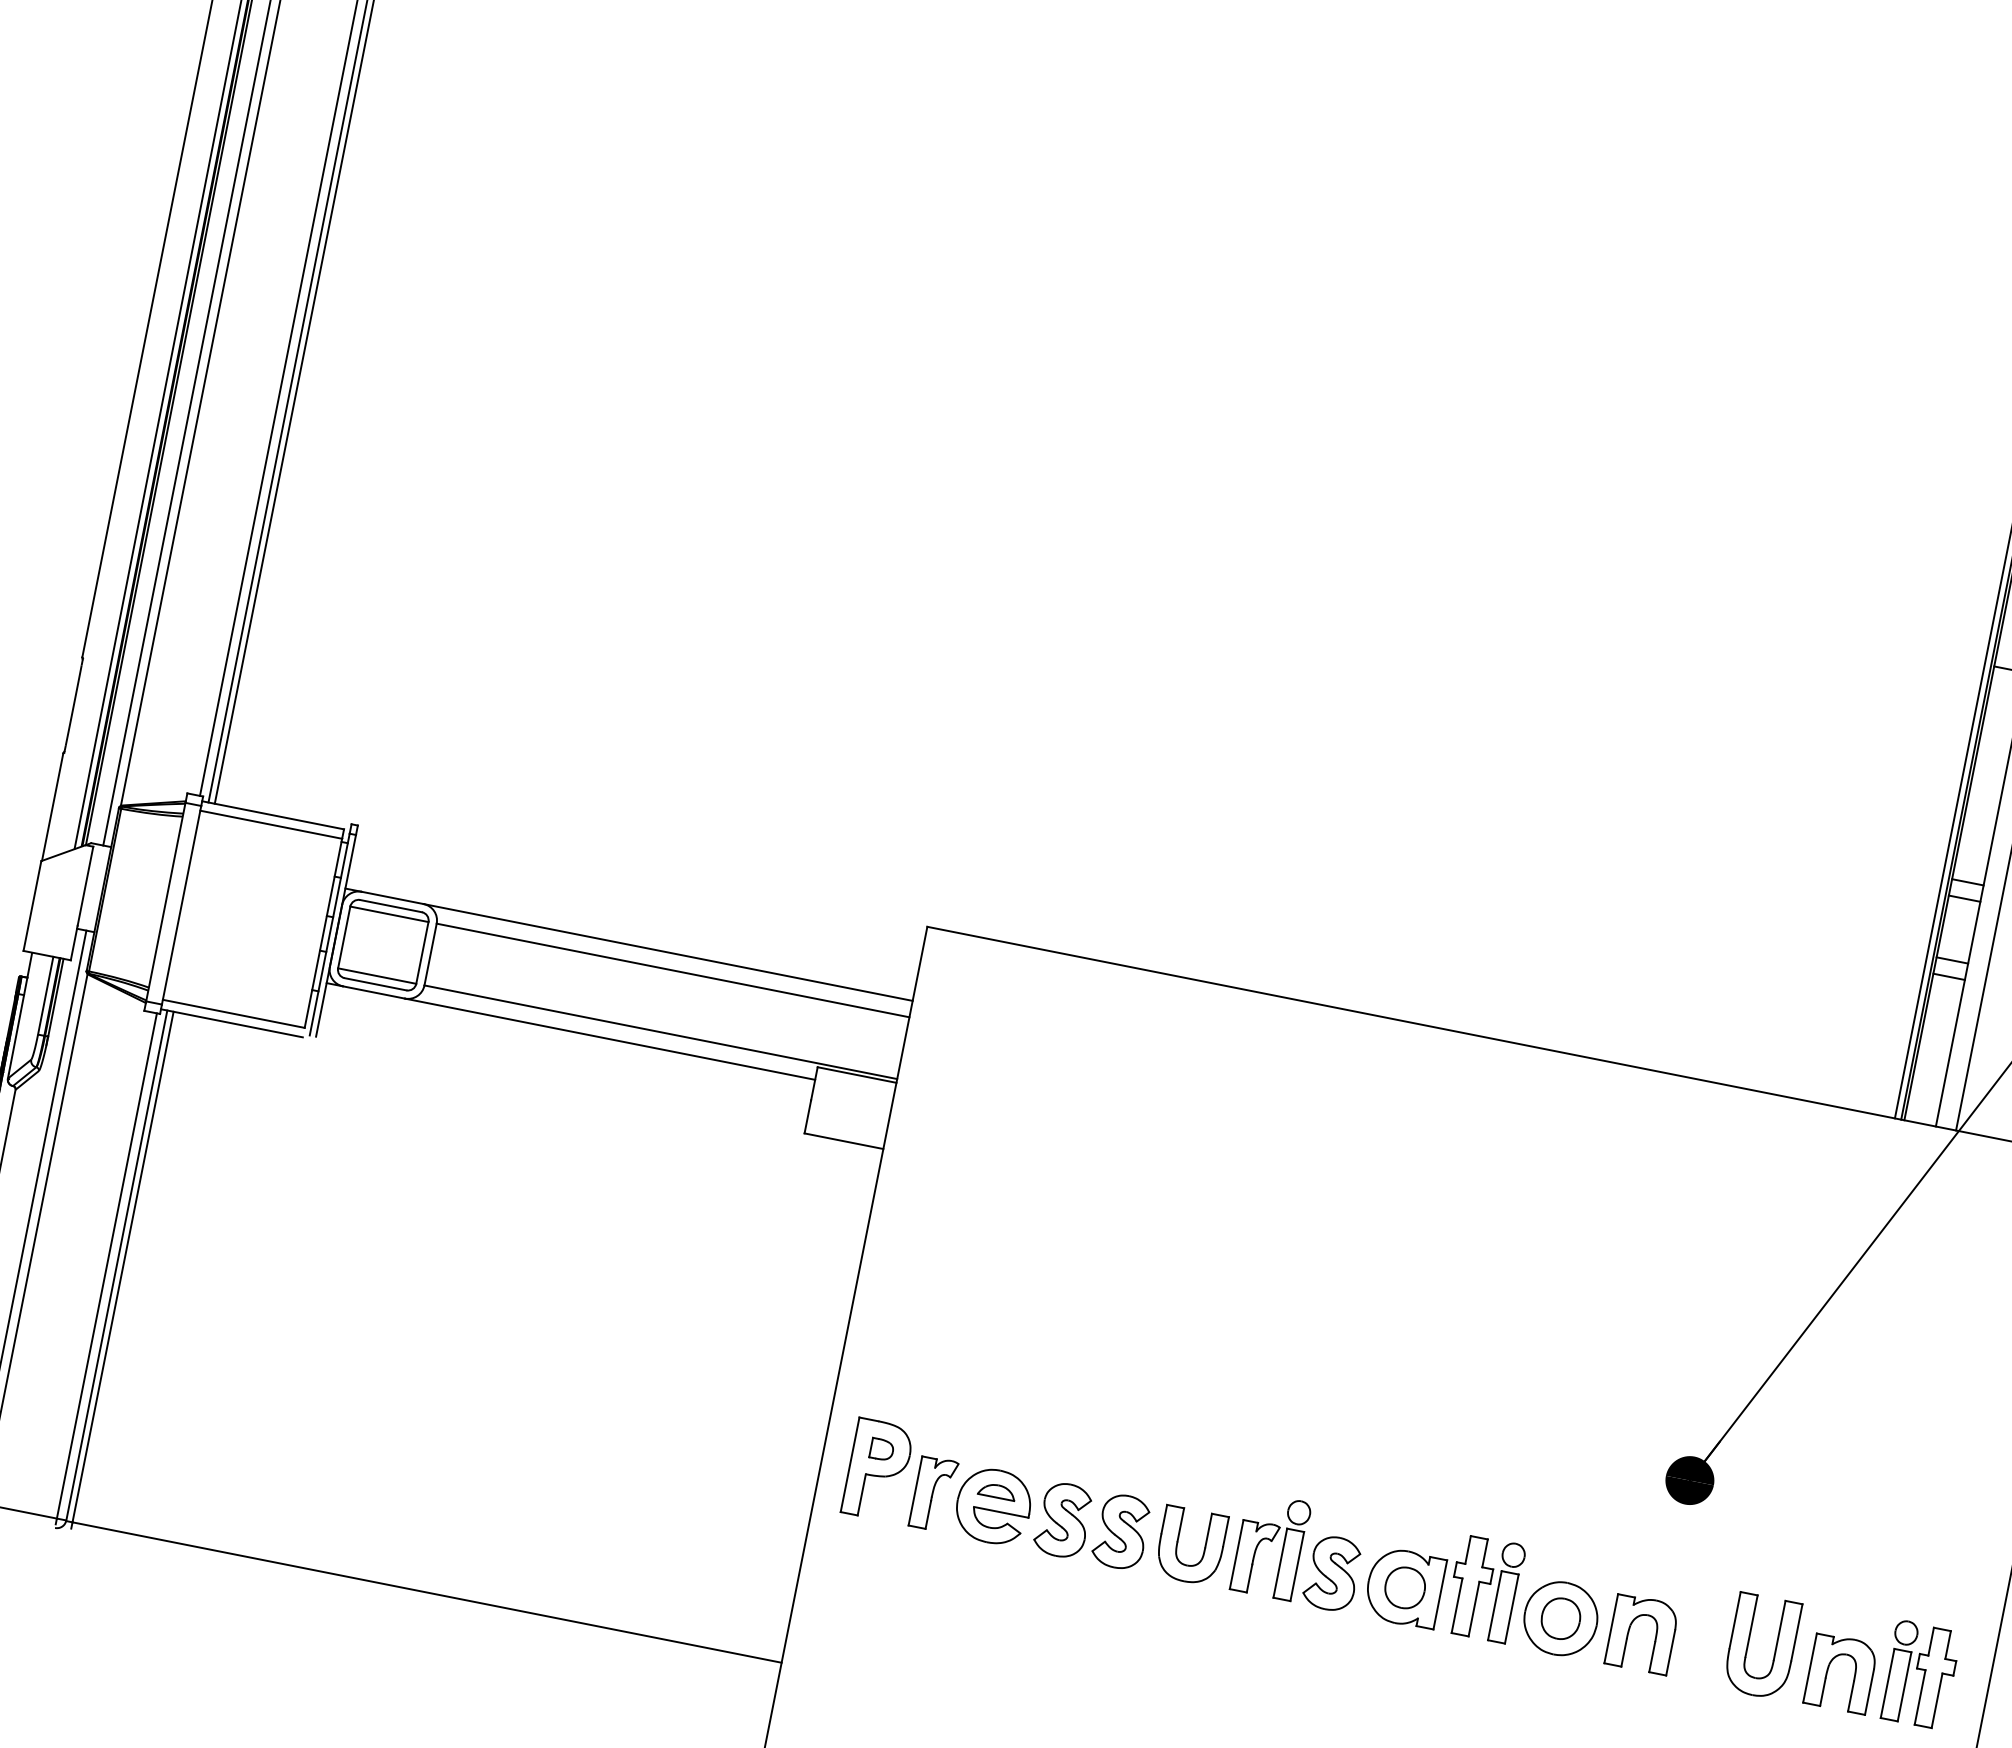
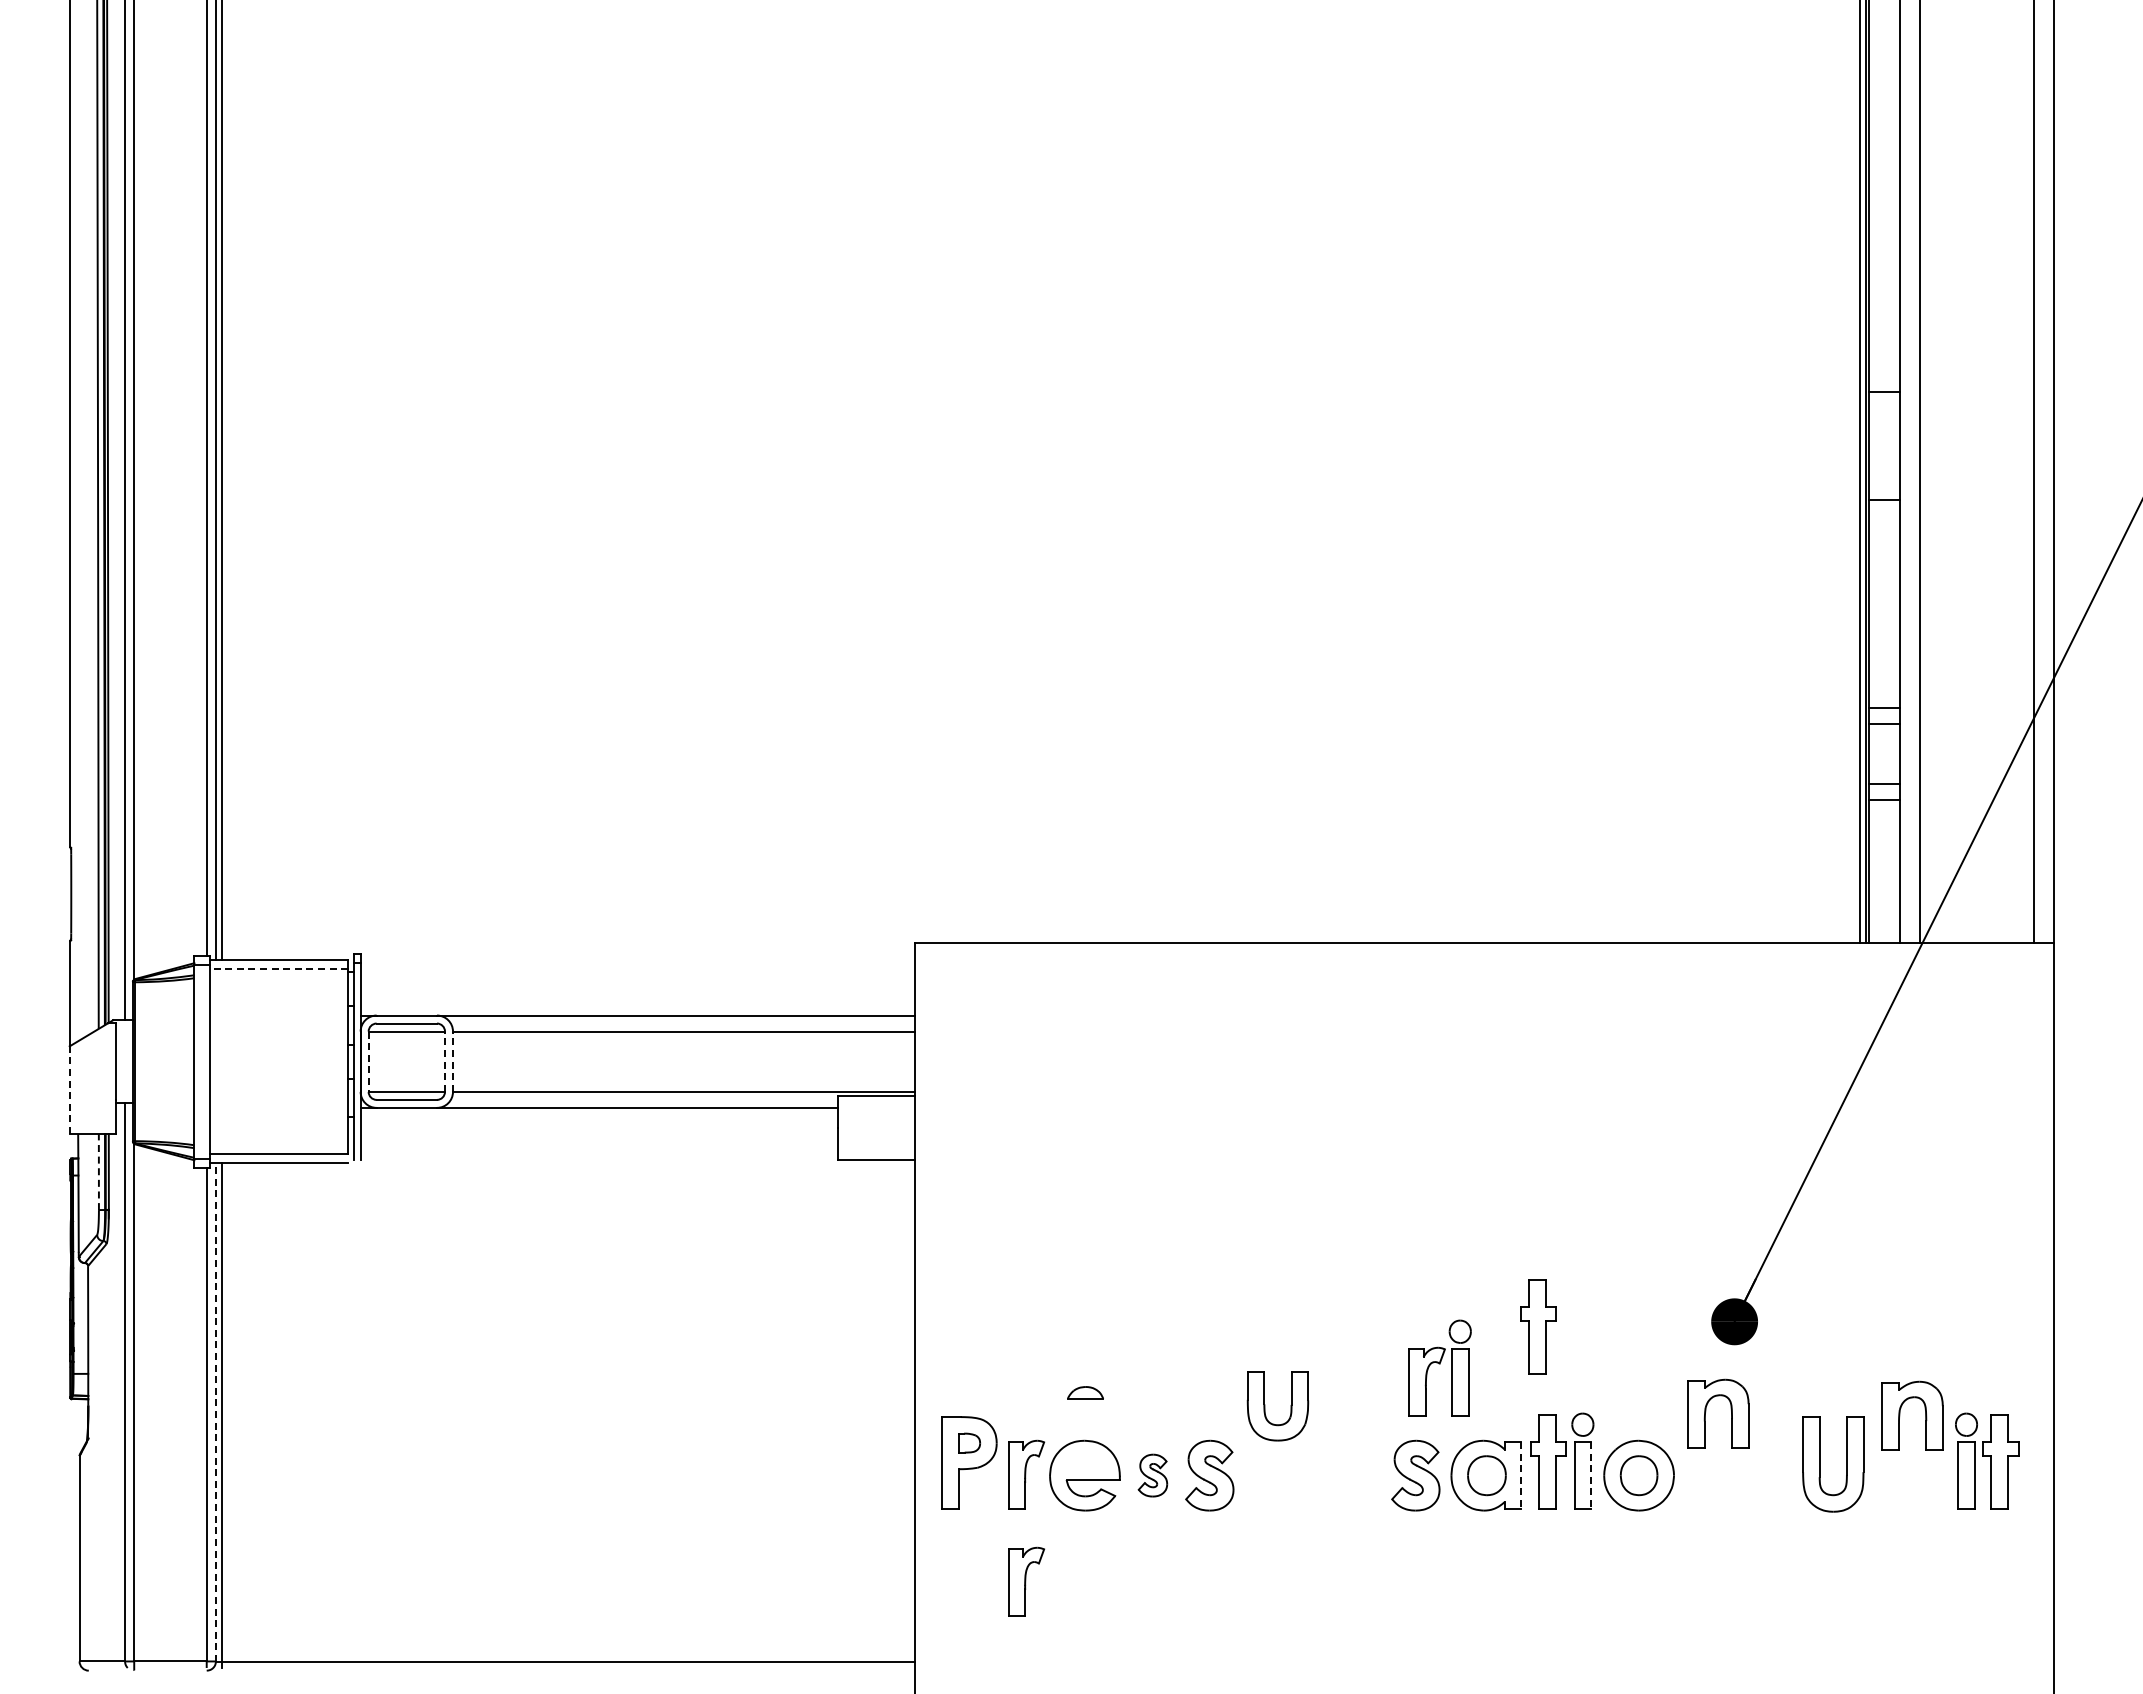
line: (270, 824) -> (278, 969), solid -> dashed
line: (32, 906) -> (69, 1090), solid -> dashed
line: (343, 938) -> (368, 1062), solid -> dashed
line: (422, 952) -> (445, 1061), solid -> dashed
line: (431, 954) -> (453, 1061), solid -> dashed
line: (45, 995) -> (98, 1171), solid -> dashed
line: (116, 1265) -> (215, 1412), solid -> dashed
part: (1488, 1445) -> (1538, 1326), added
part: (997, 1491) -> (1085, 1392), moved
part: (1062, 1519) -> (1152, 1475), size x0.6
part: (1178, 1543) -> (1265, 1406), moved
part: (1270, 1545) -> (1439, 1367), moved
line: (1440, 1594) -> (1521, 1475), solid -> dashed
part: (912, 1602) -> (1026, 1581), added
line: (1512, 1608) -> (1591, 1475), solid -> dashed
part: (1630, 1629) -> (1706, 1411), moved
part: (1828, 1670) -> (1900, 1415), moved

